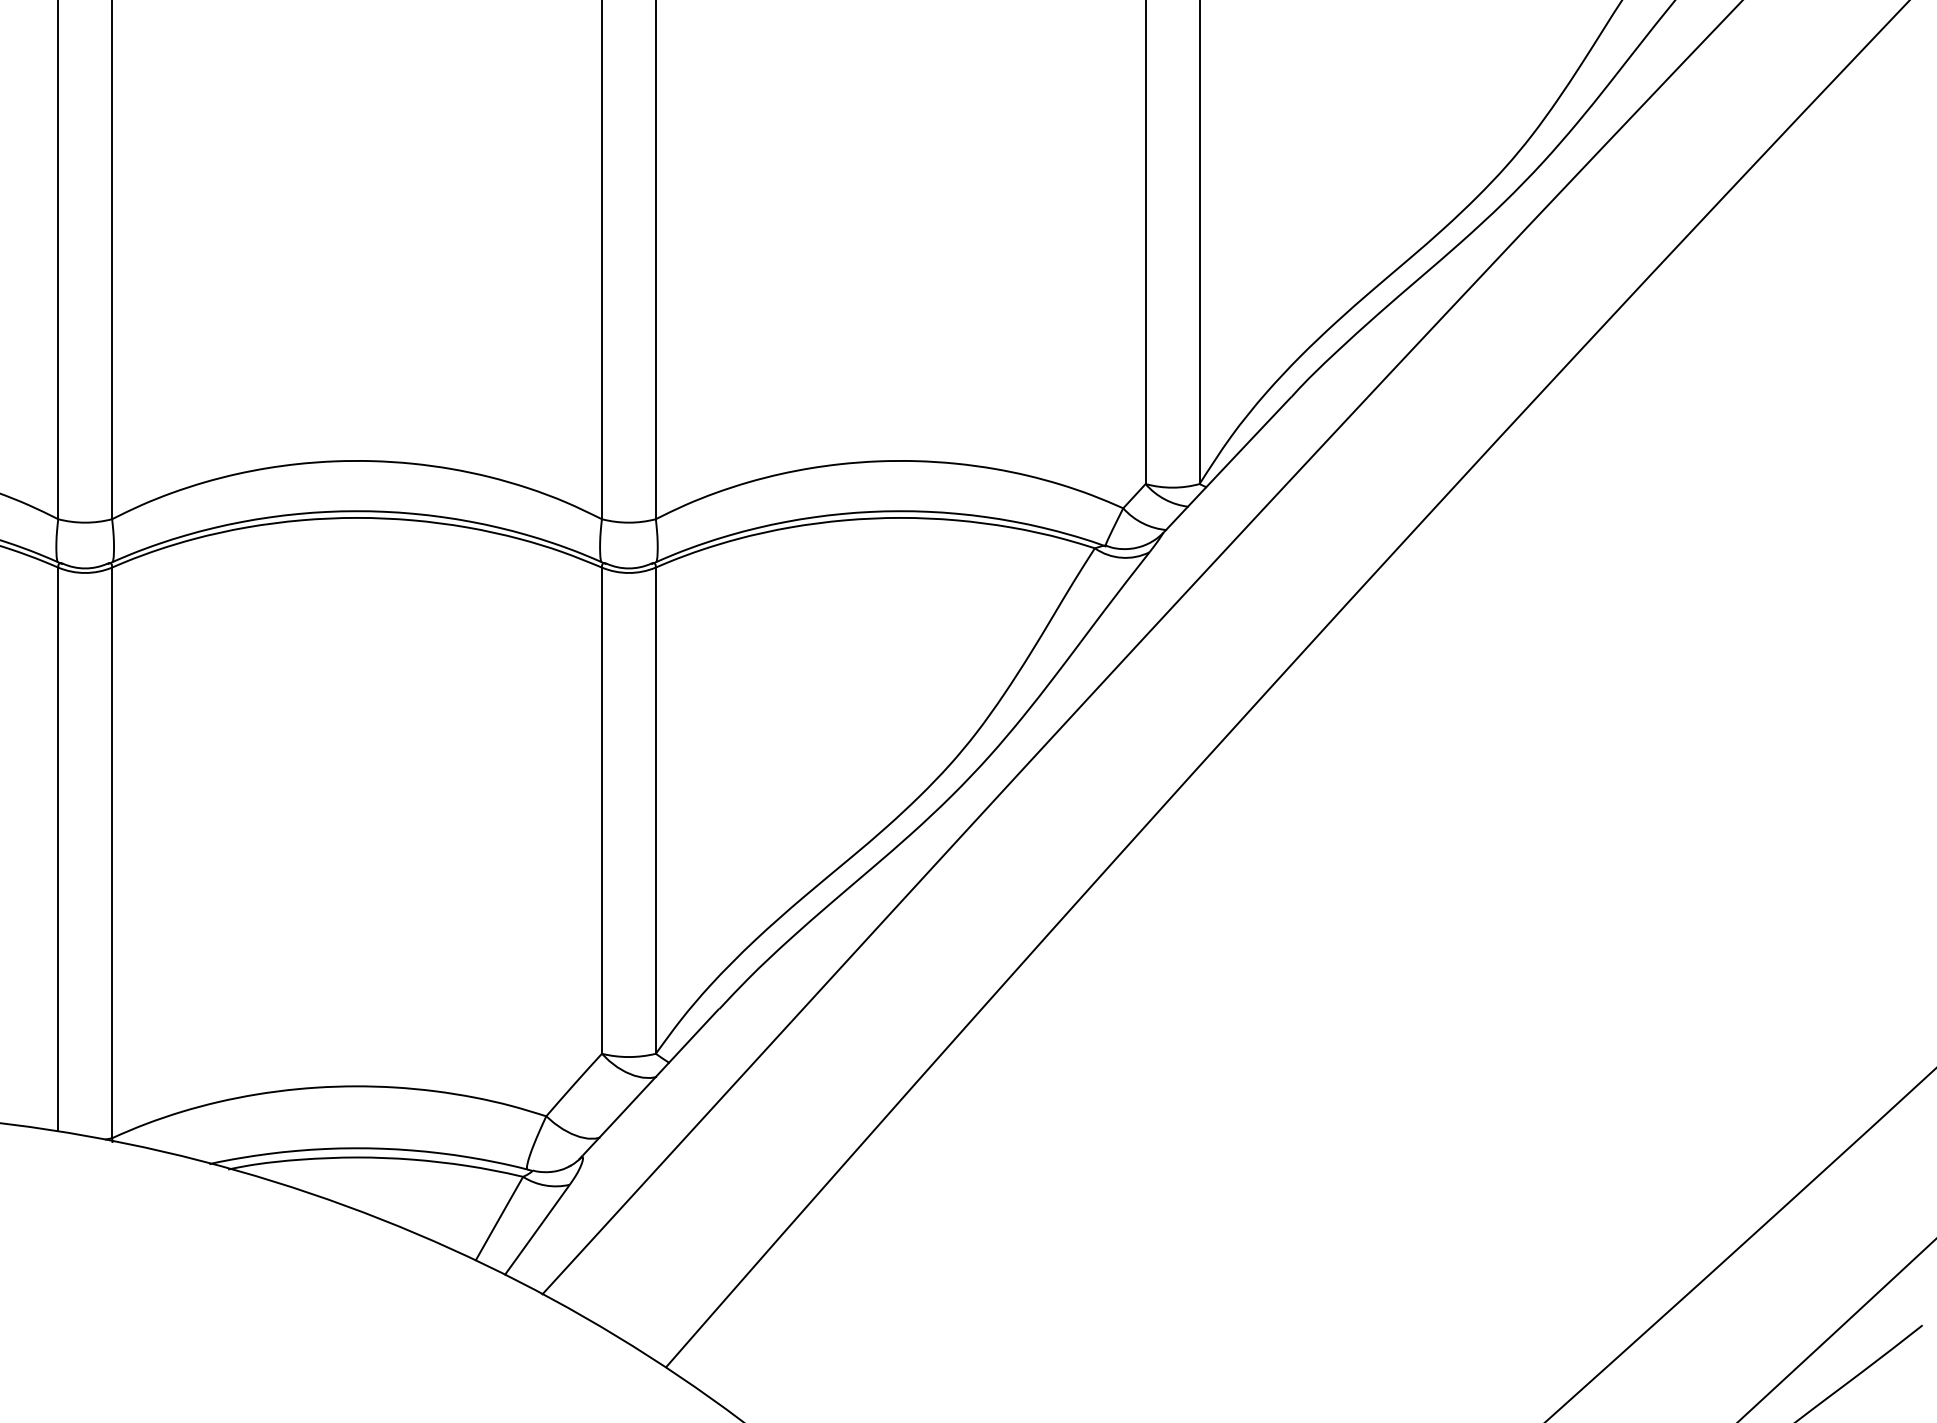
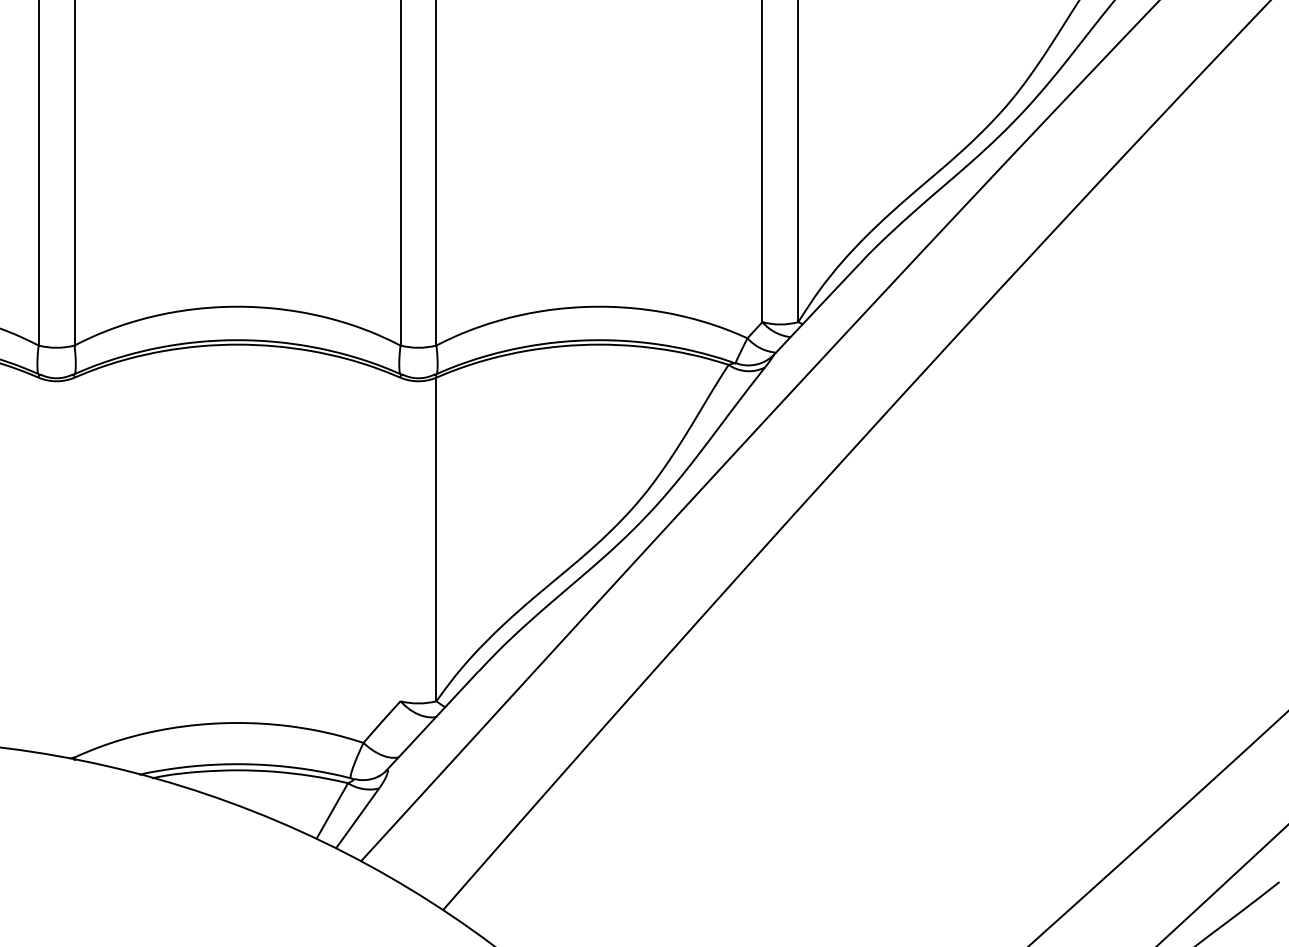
line: (601, 810) -> (400, 539), removed
line: (57, 849) -> (38, 565), removed
line: (112, 852) -> (74, 567), removed

